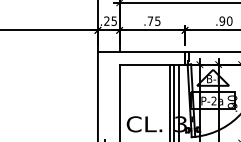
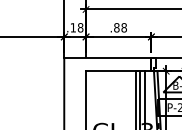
text: (110, 20) -> (76, 27), .25 -> .18
text: (153, 20) -> (119, 27), .75 -> .88

